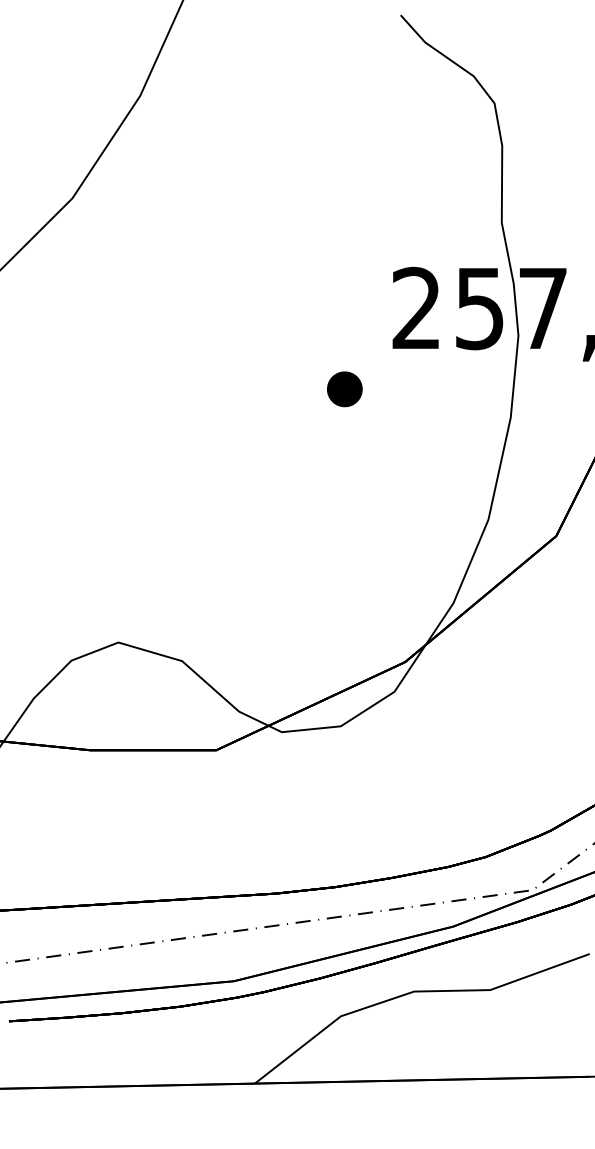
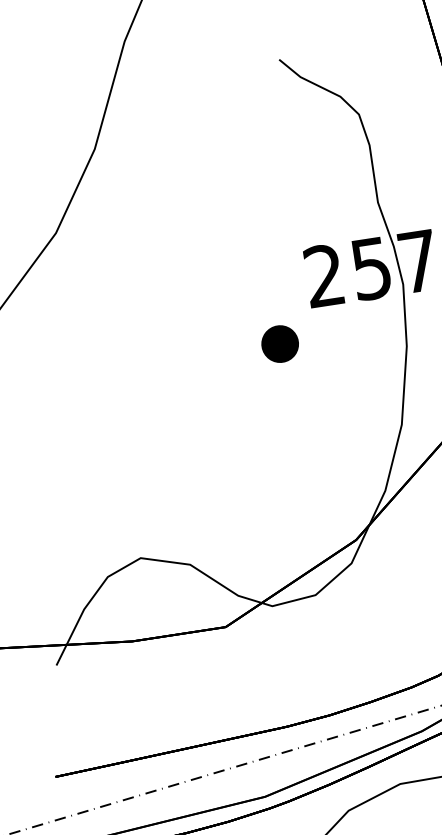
part: (344, 389) -> (280, 344), size x1.4

